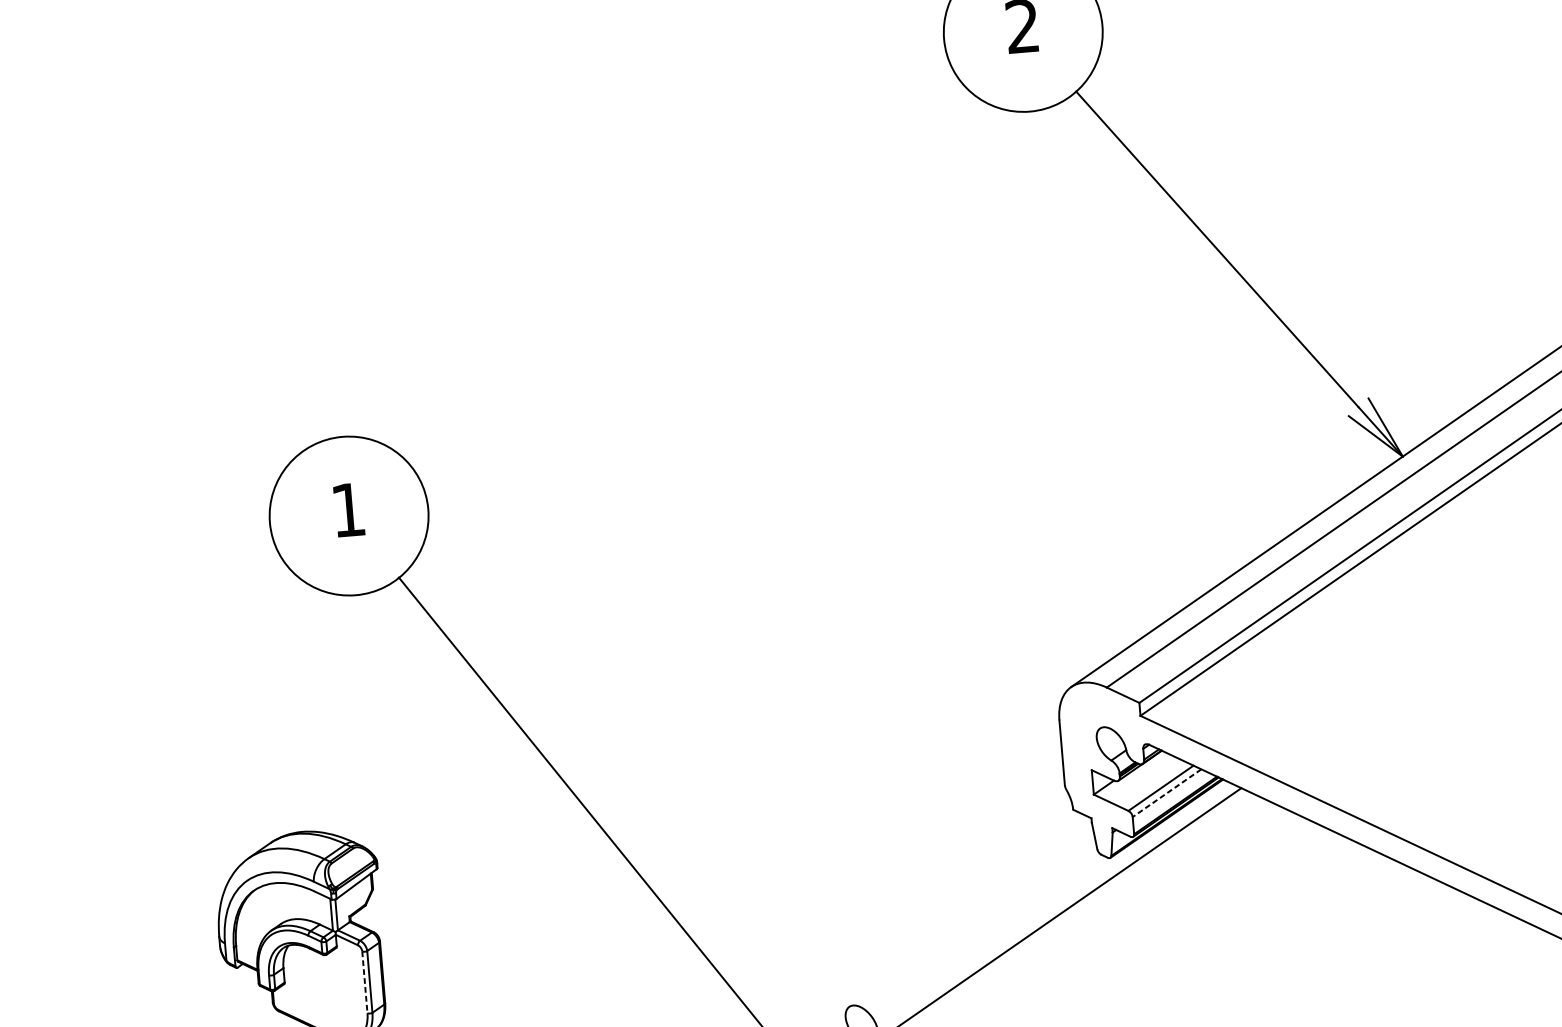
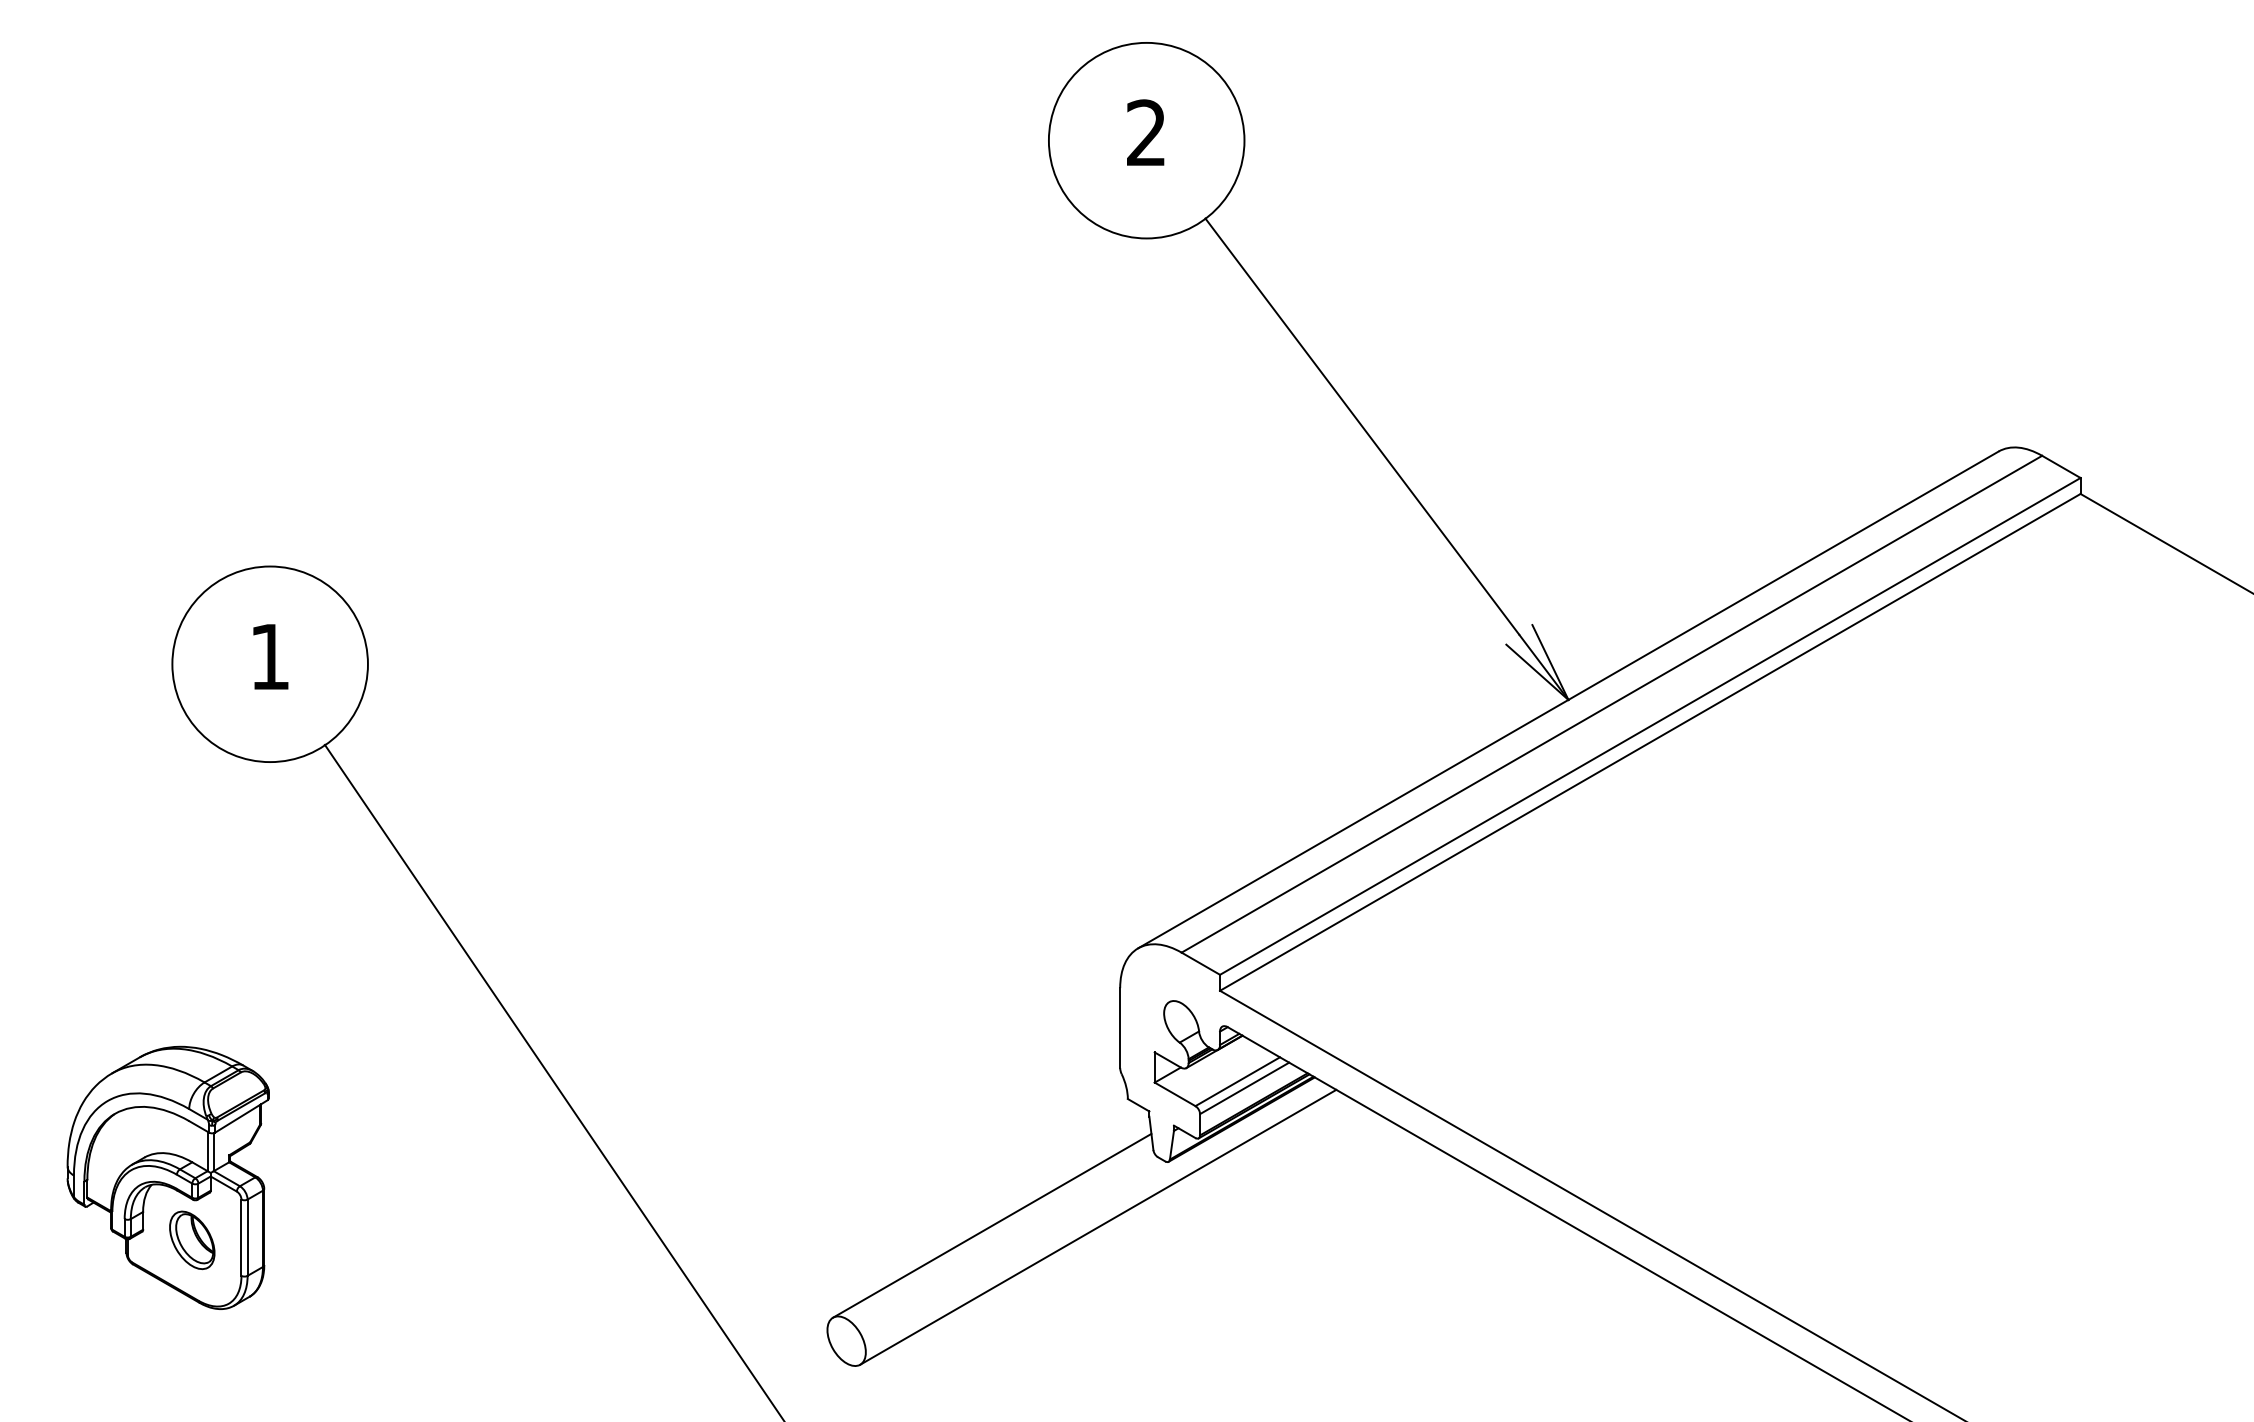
line: (1166, 793) -> (1244, 1088), dashed -> solid
line: (972, 921) -> (992, 1225), added
line: (364, 982) -> (241, 1238), dashed -> solid
part: (325, 987) -> (192, 1240), added

